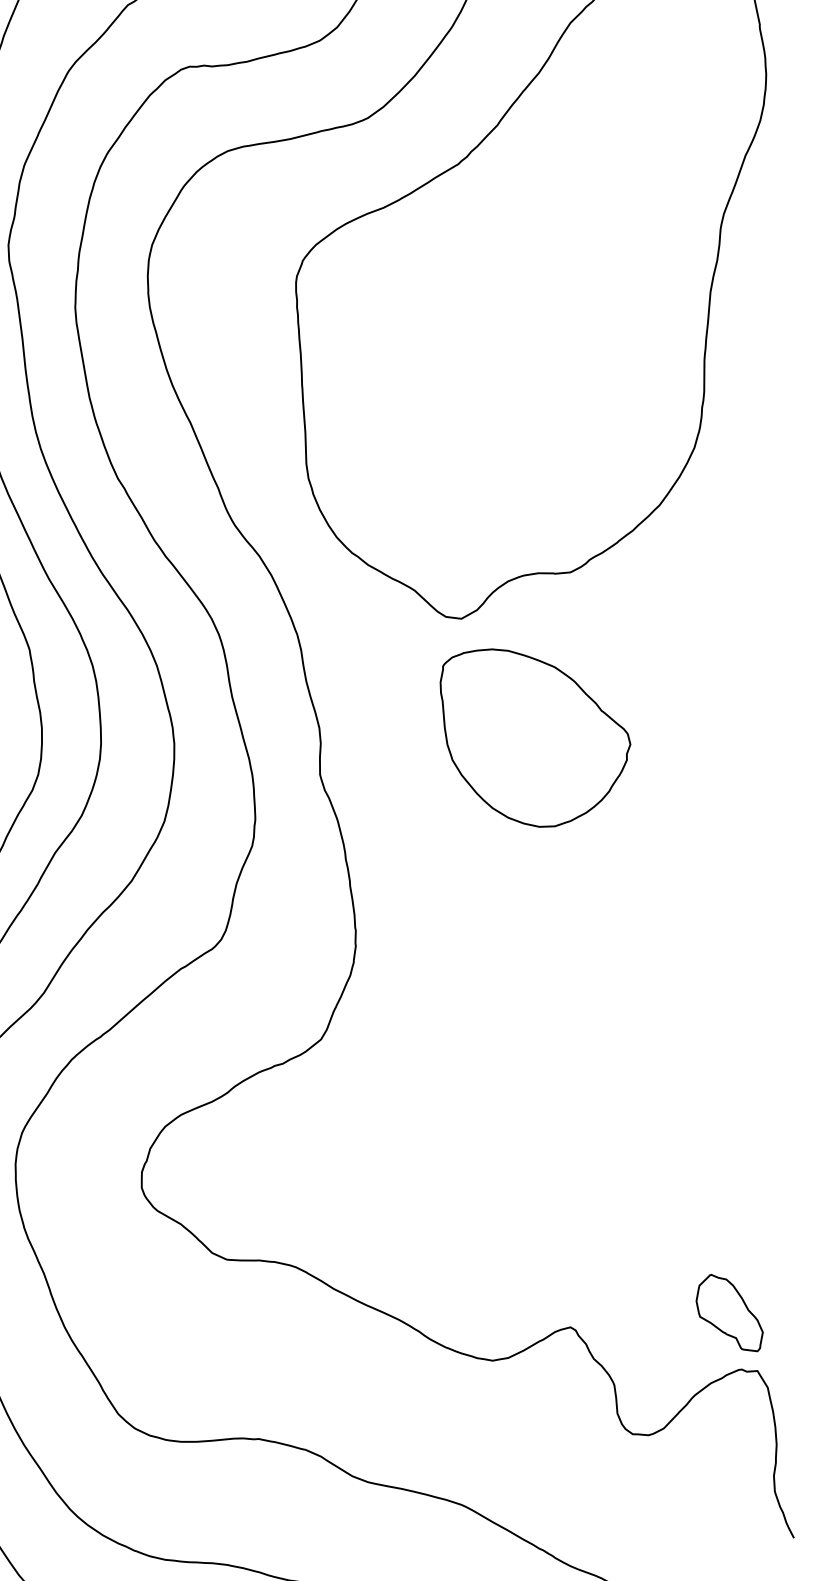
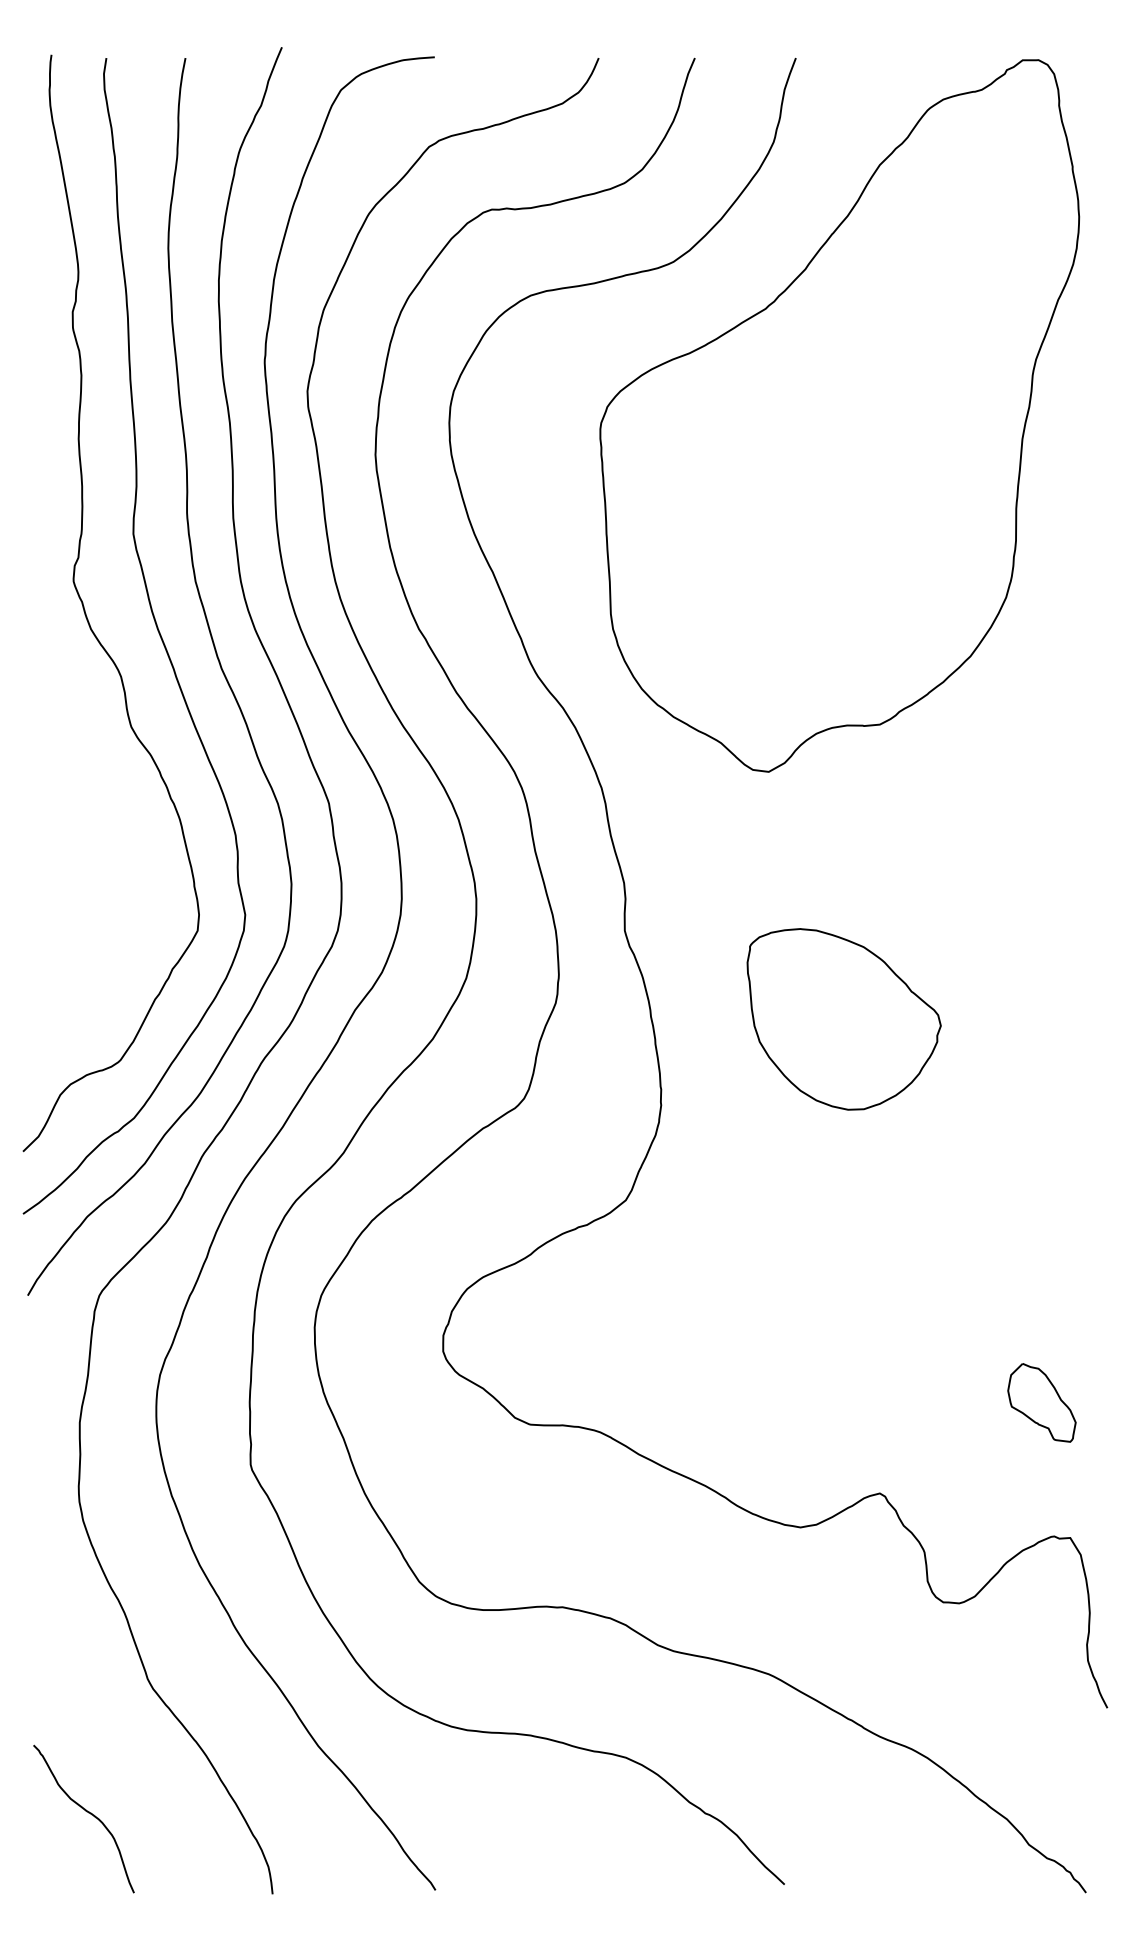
part: (534, 738) -> (843, 1019), moved
part: (729, 1312) -> (1041, 1402), moved

